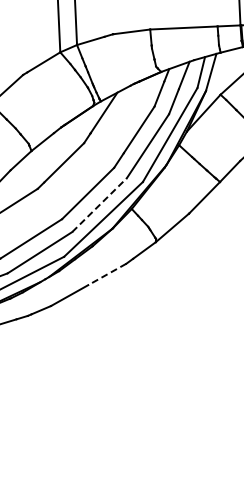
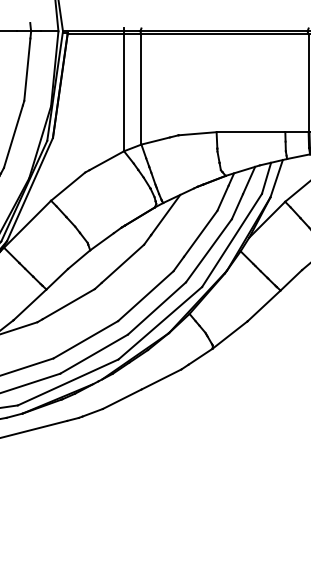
line: (100, 205) -> (157, 308), dashed -> solid
line: (107, 274) -> (161, 379), dashed -> solid

